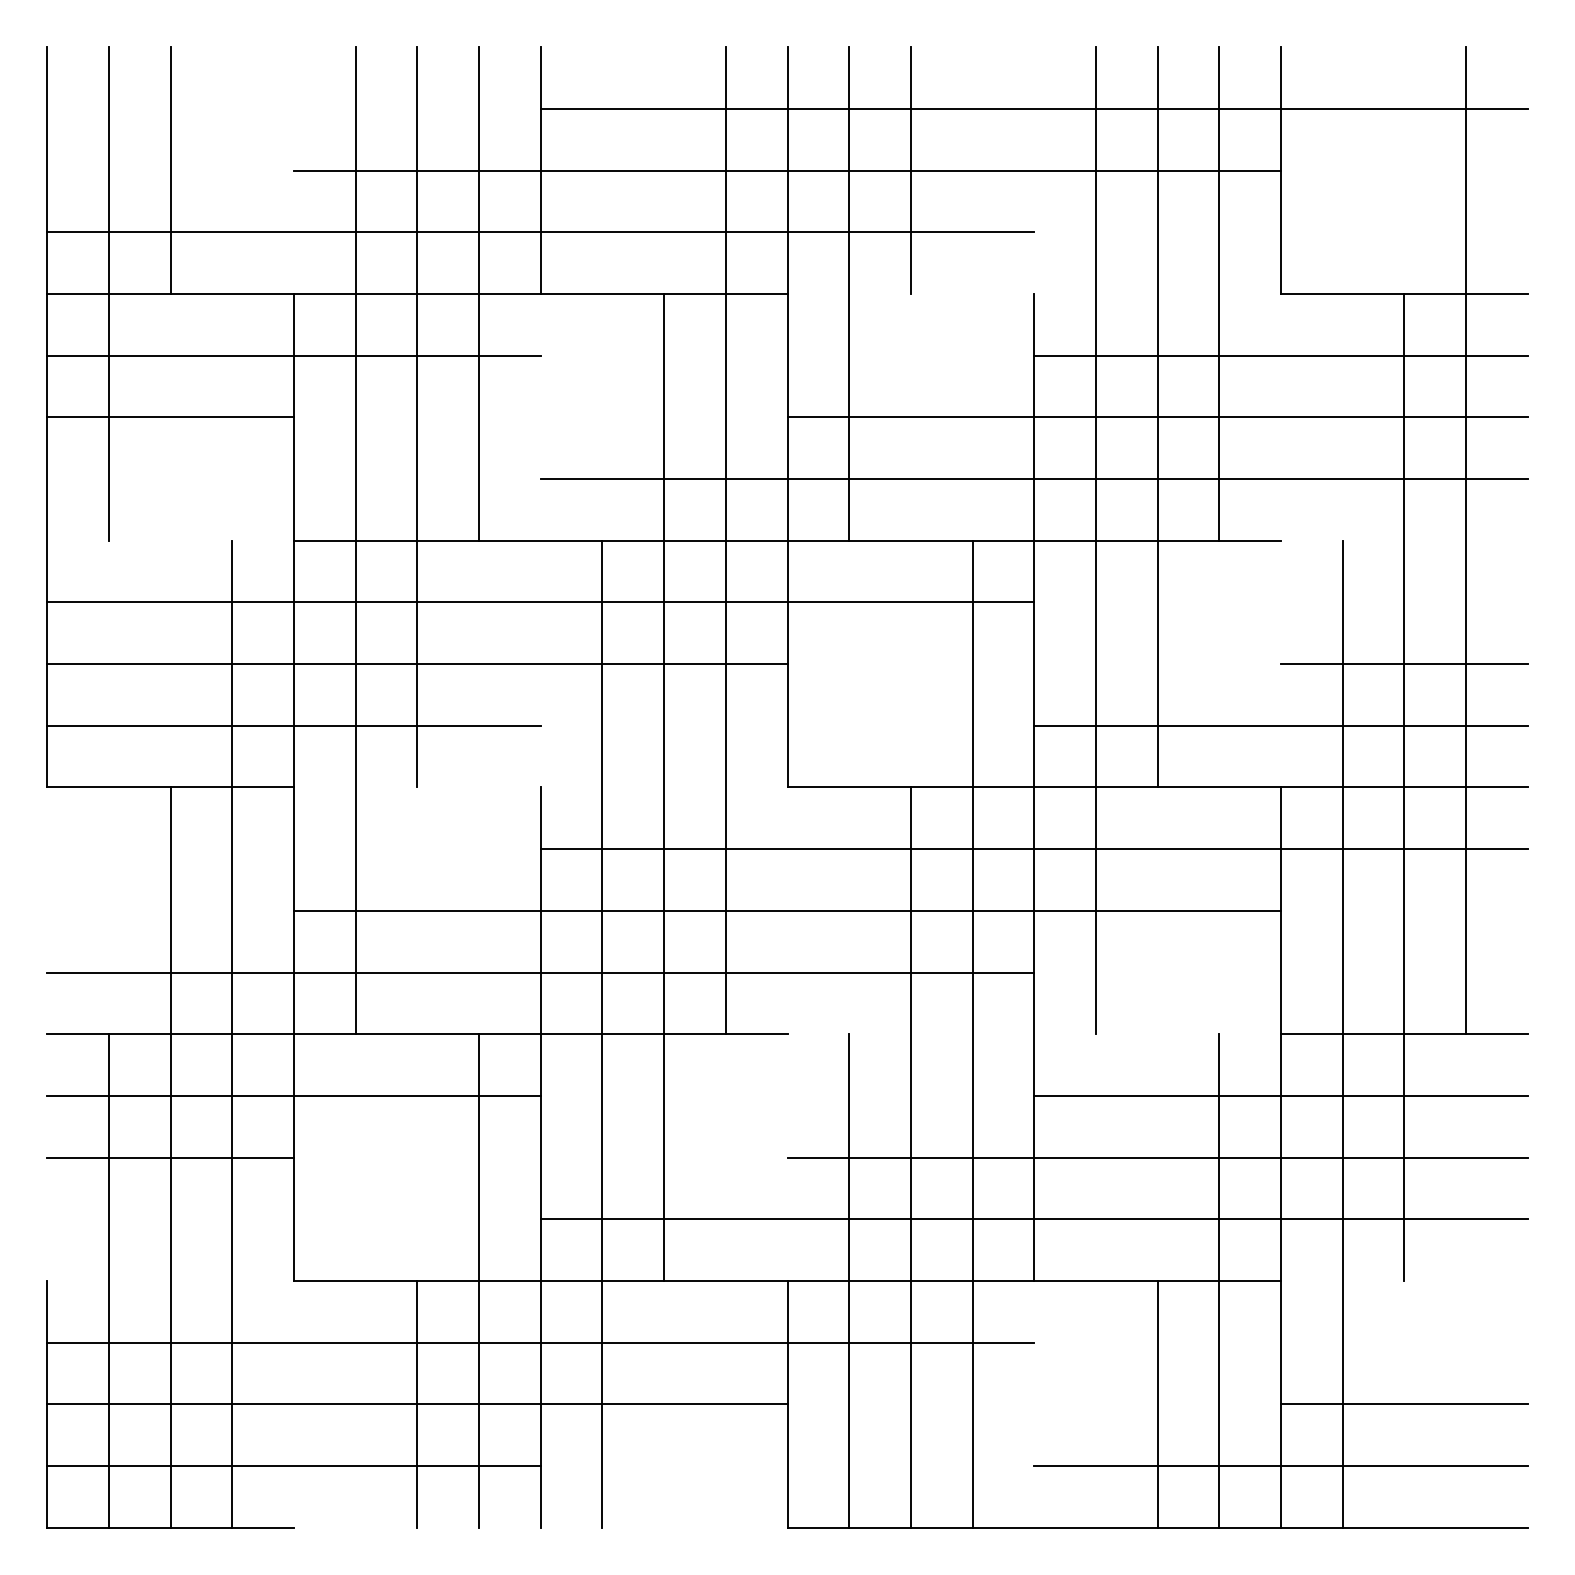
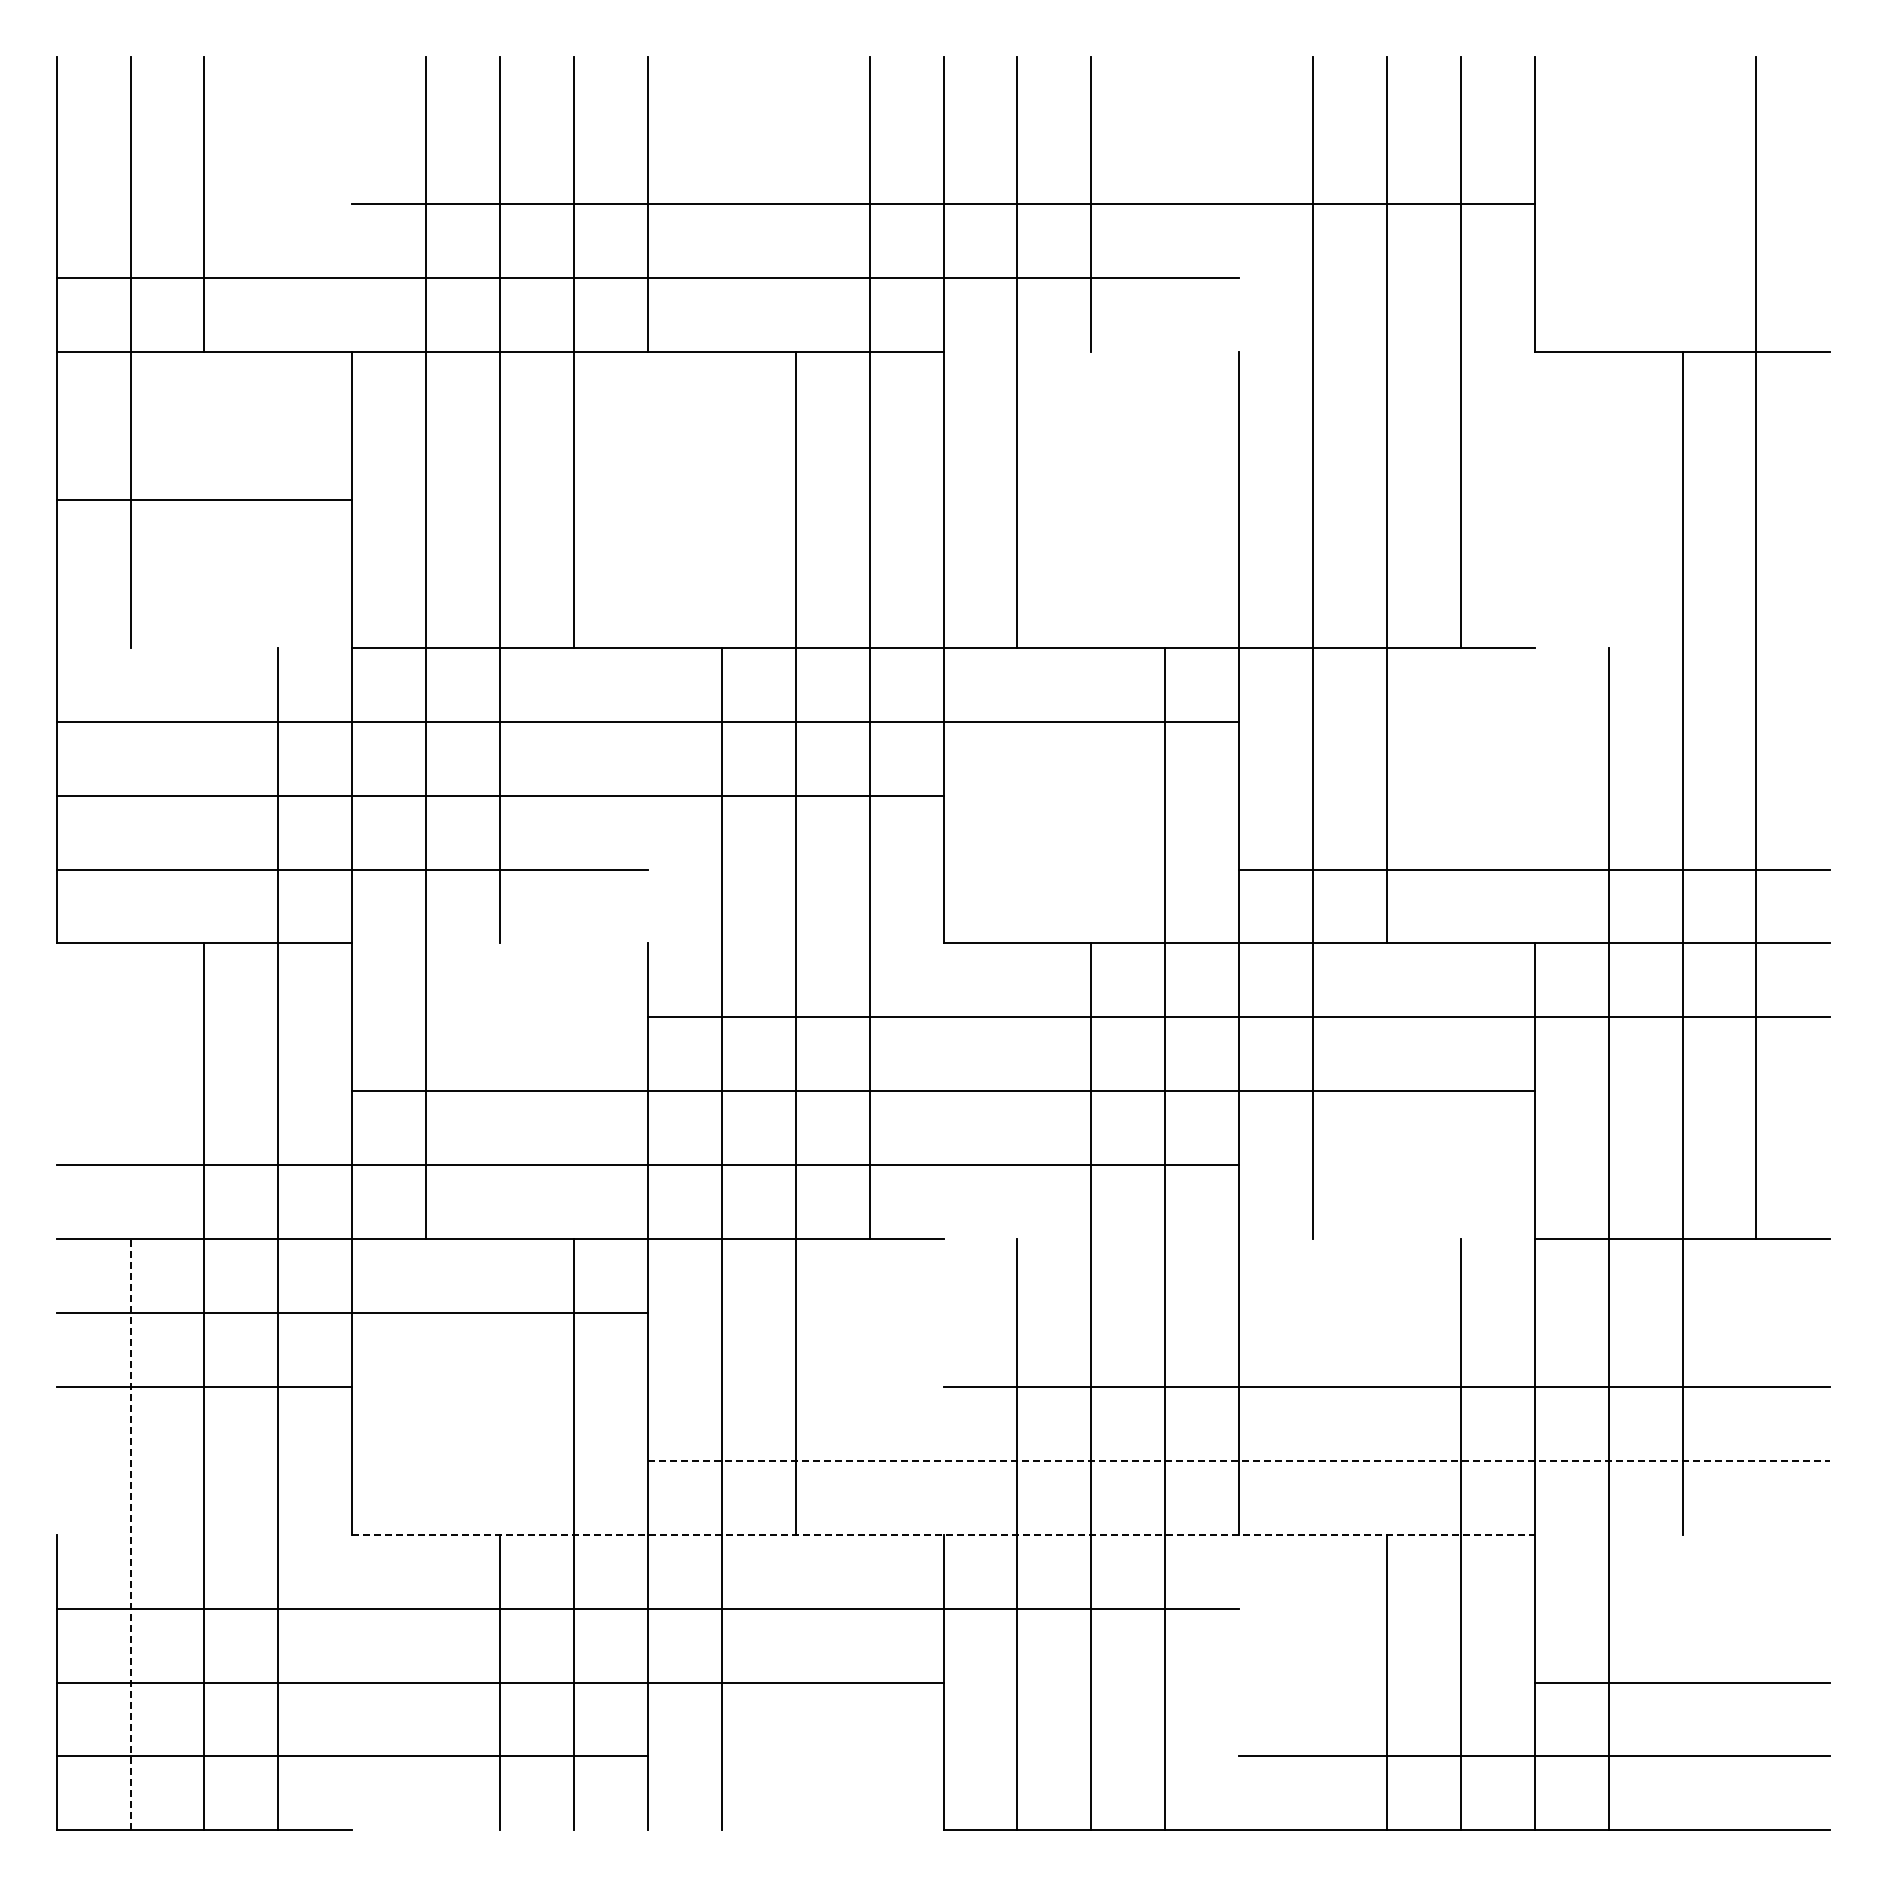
line: (1033, 108) -> (1238, 130), removed
line: (293, 355) -> (351, 426), removed
line: (1280, 355) -> (1534, 426), removed
line: (1157, 417) -> (1386, 500), removed
line: (1033, 478) -> (1238, 573), removed
line: (1404, 663) -> (1682, 795), removed
line: (1280, 1096) -> (1534, 1313), removed
line: (1034, 1219) -> (1239, 1460), solid -> dashed
line: (108, 1280) -> (130, 1534), solid -> dashed
line: (787, 1280) -> (943, 1534), solid -> dashed

